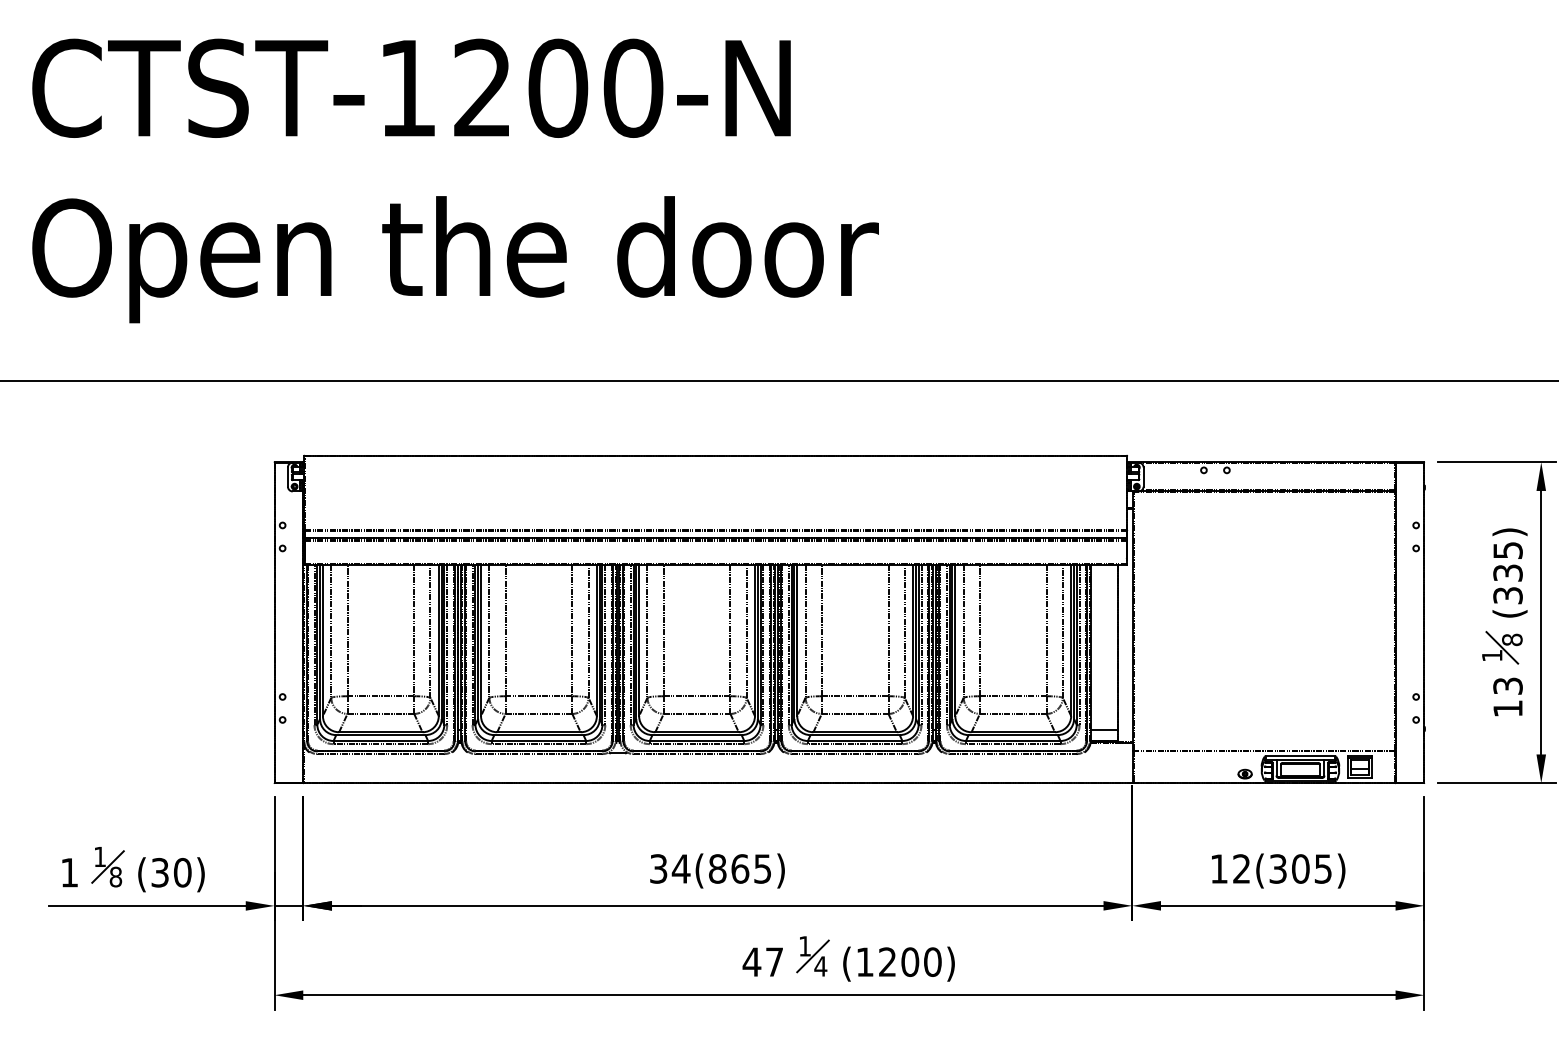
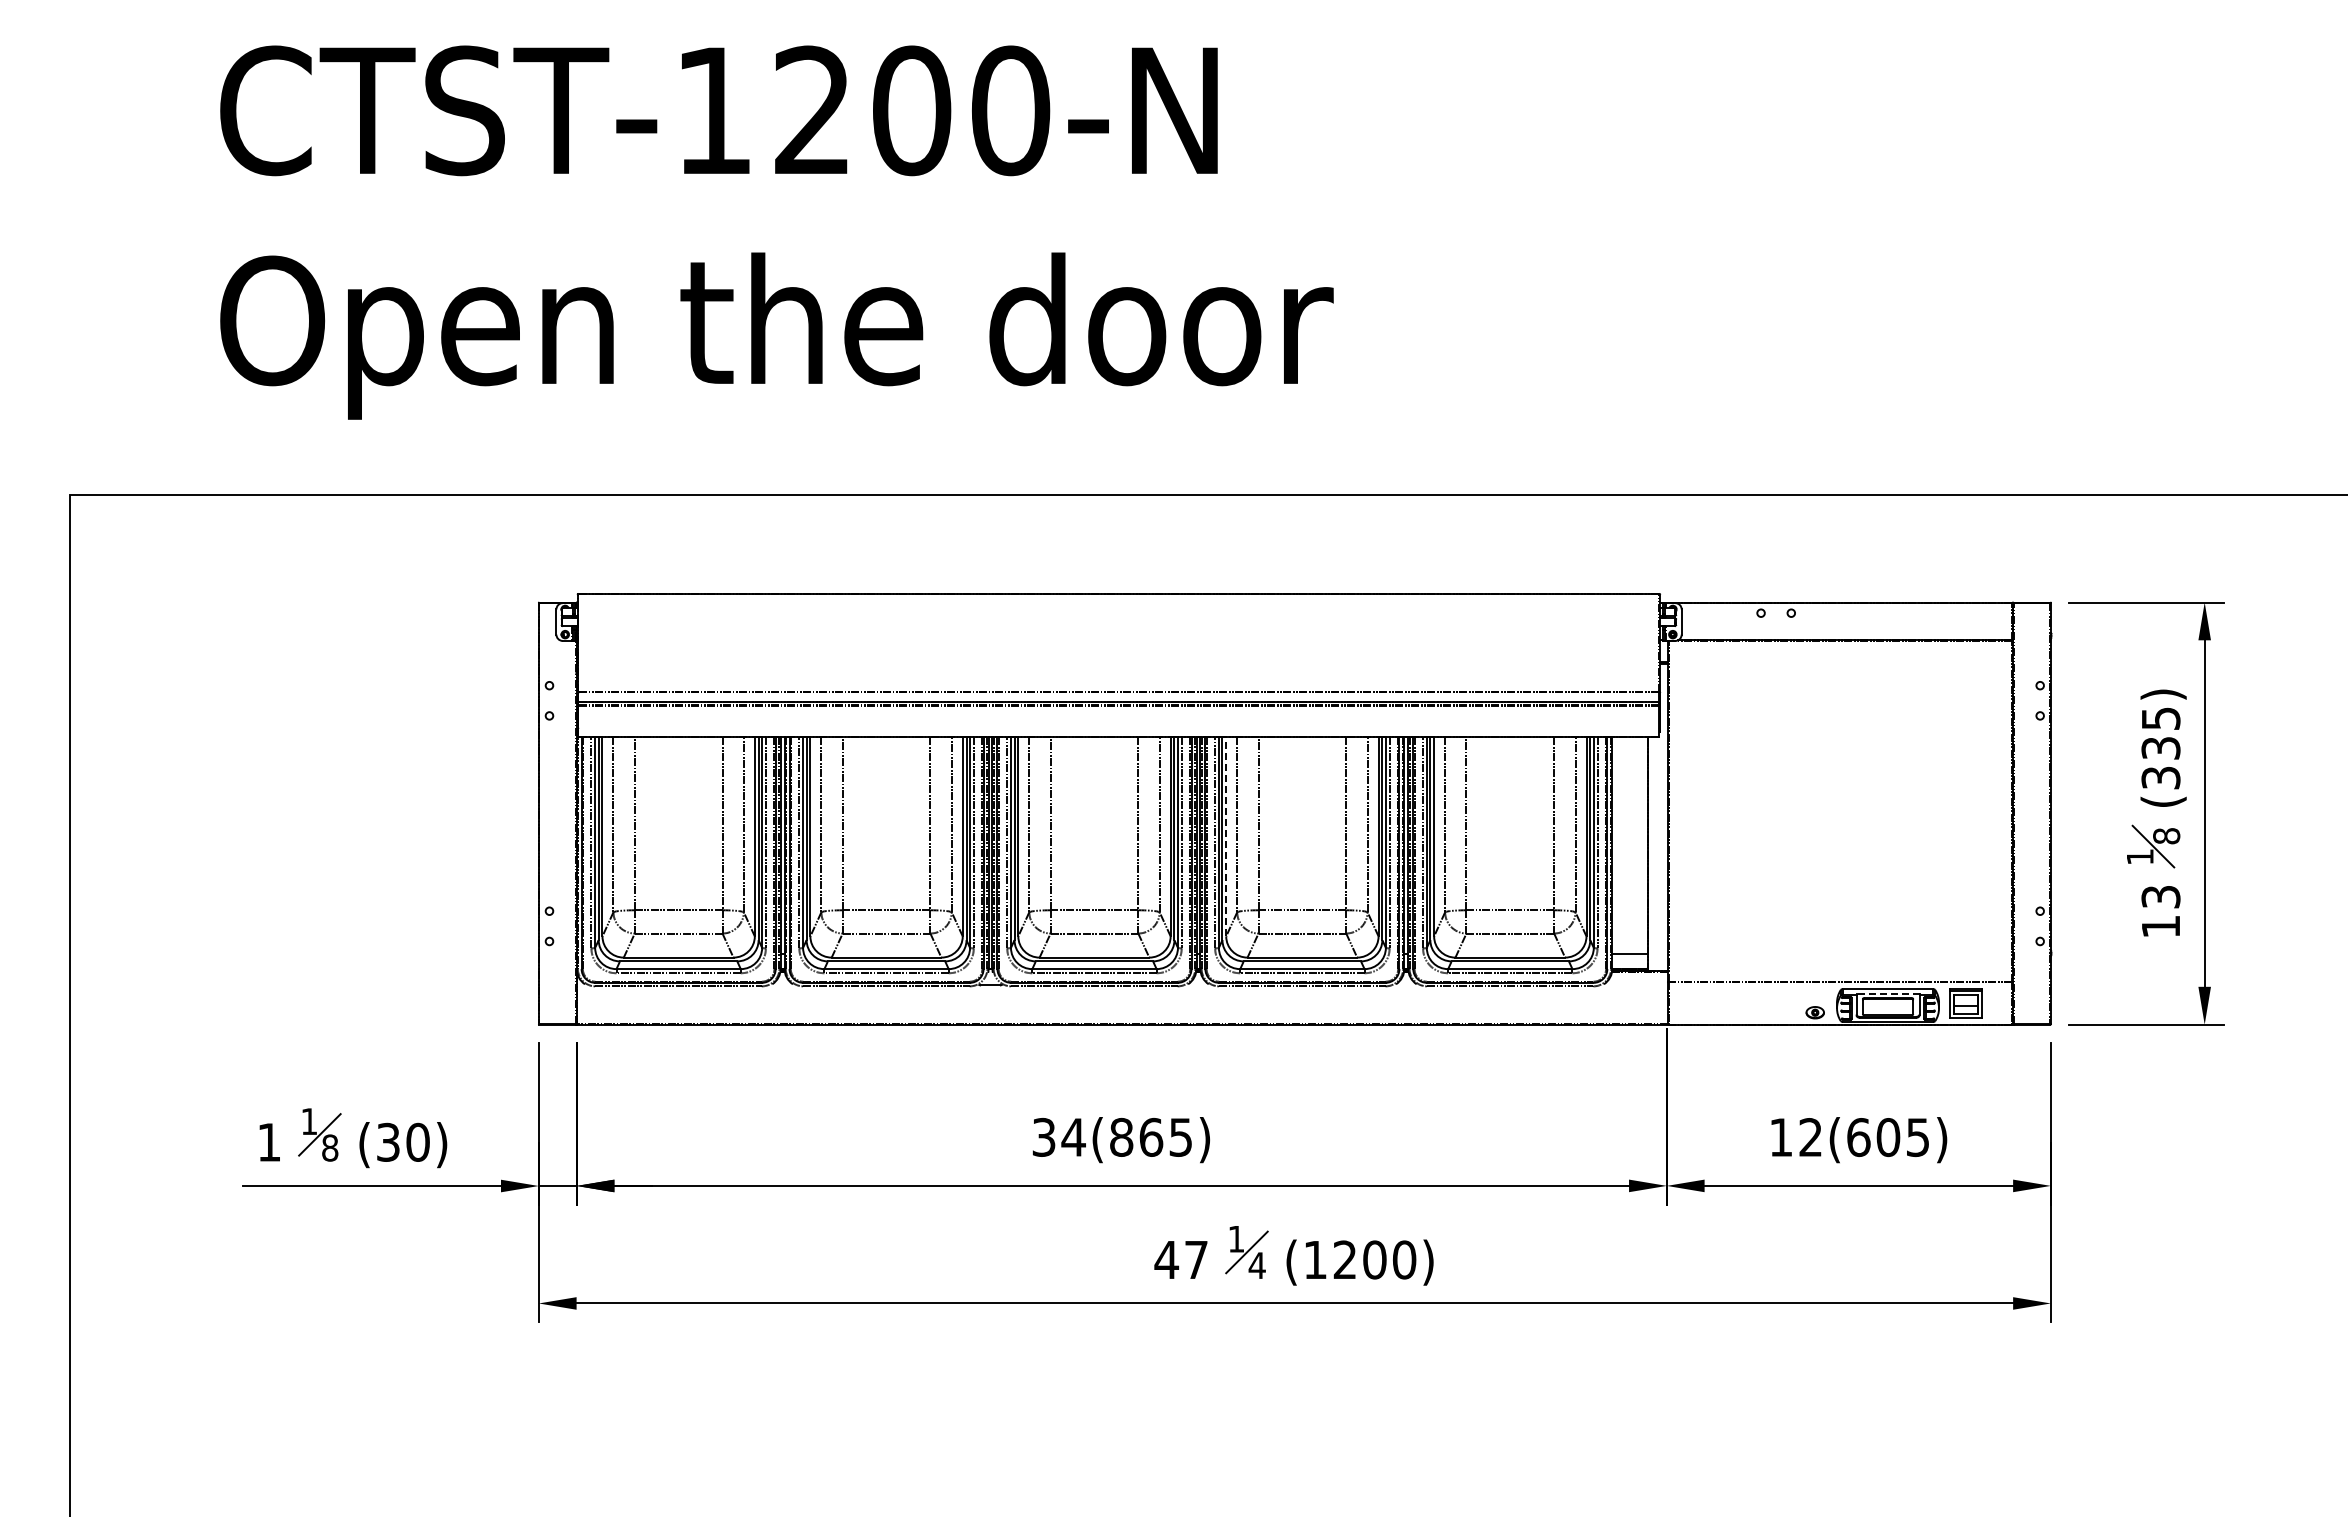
line: (797, 640) -> (1226, 836), solid -> dashed
line: (1300, 759) -> (1888, 993), solid -> dashed
text: (1278, 869) -> (1858, 1137), 12(305) -> 12(605)

